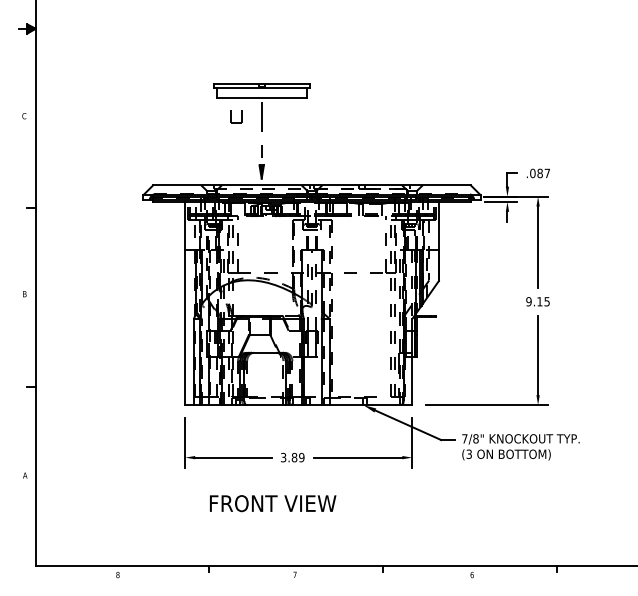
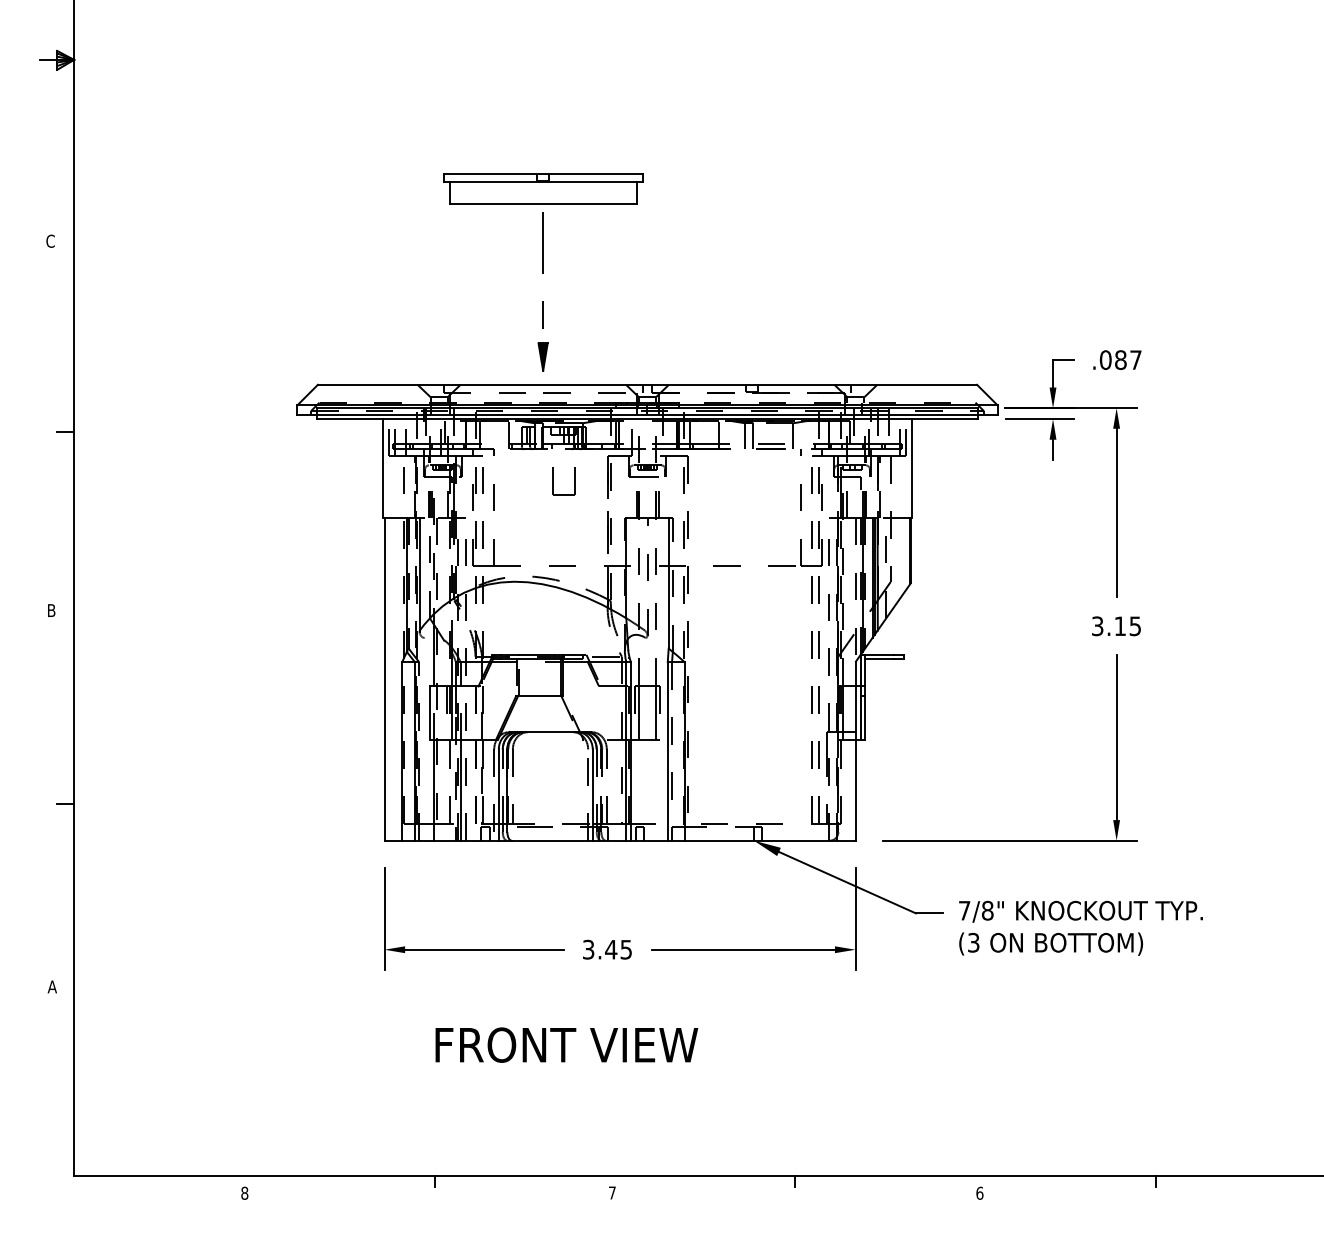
part: (236, 116) -> (563, 480), moved
text: (528, 301) -> (1096, 625), 9.15 -> 3.15
text: (297, 457) -> (617, 949), 3.89 -> 3.45

